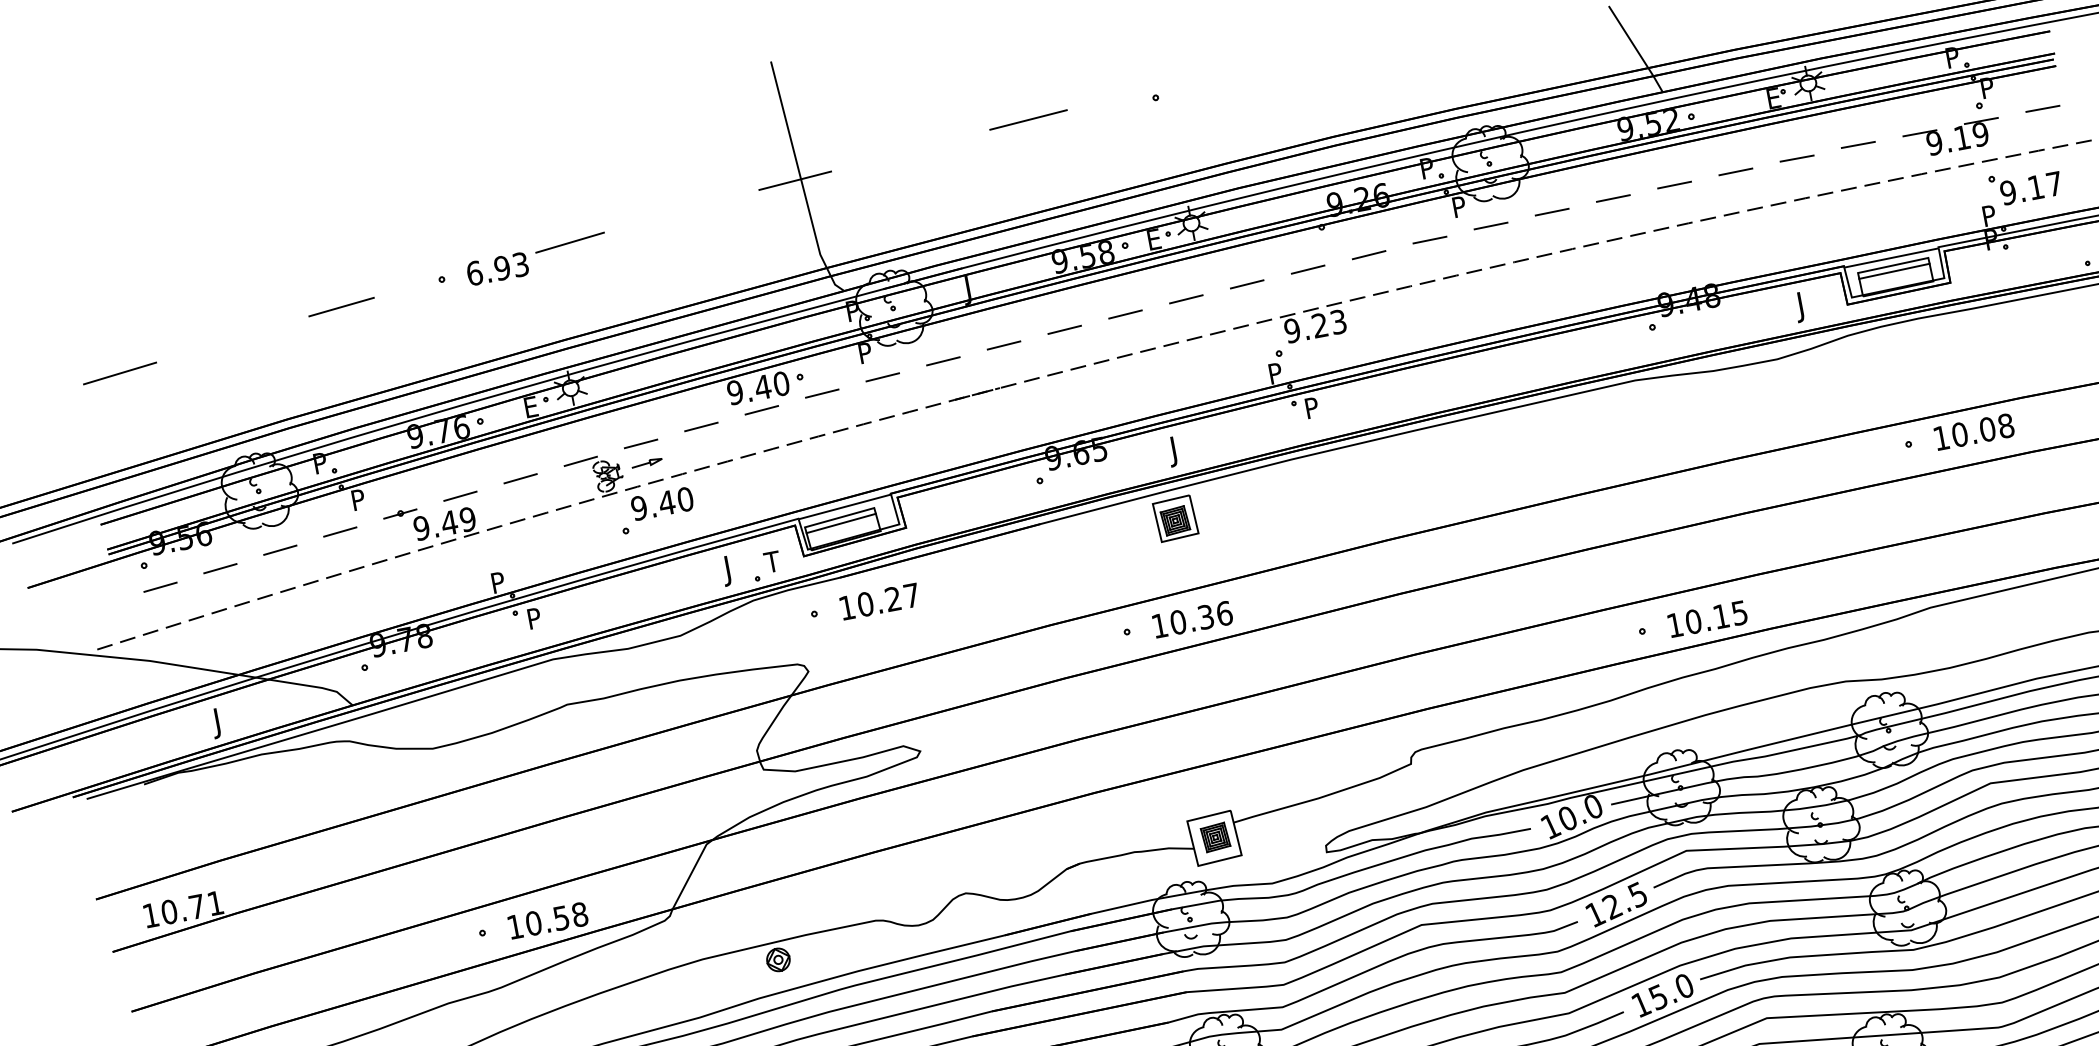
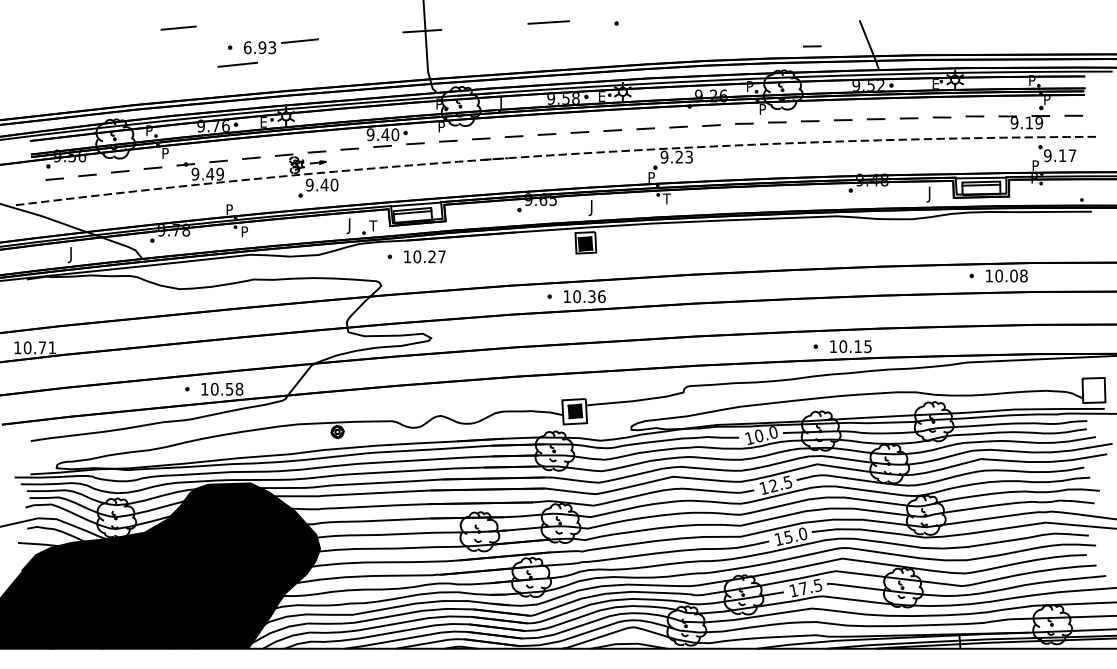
line: (1529, 71) -> (812, 46), added
line: (341, 305) -> (178, 27), moved
line: (119, 372) -> (237, 64), moved
text: (1310, 407) -> (666, 198), P -> T

